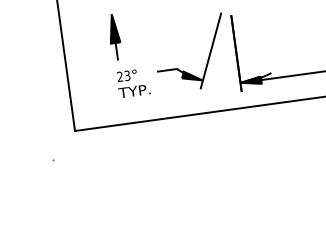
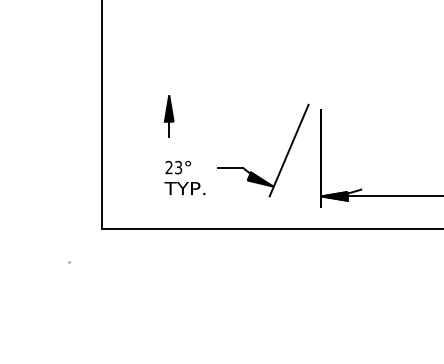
part: (114, 37) -> (168, 116), size x0.71

